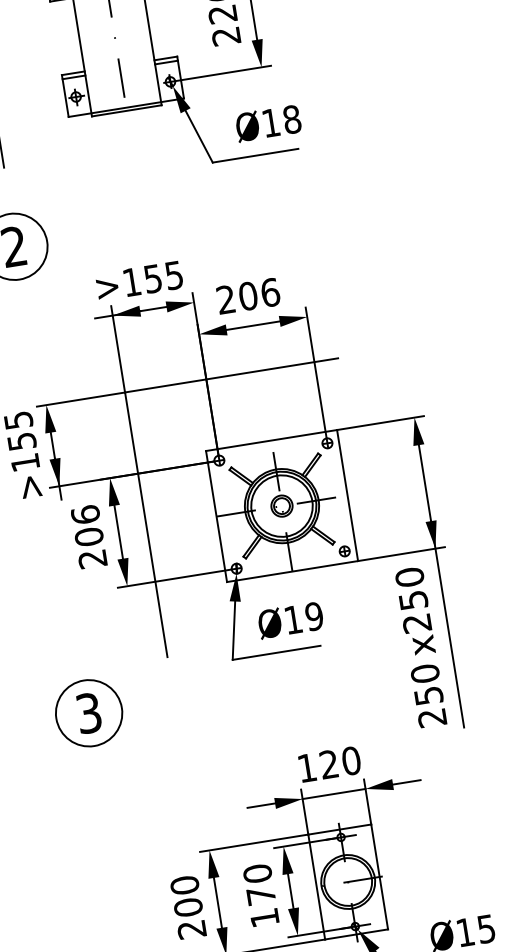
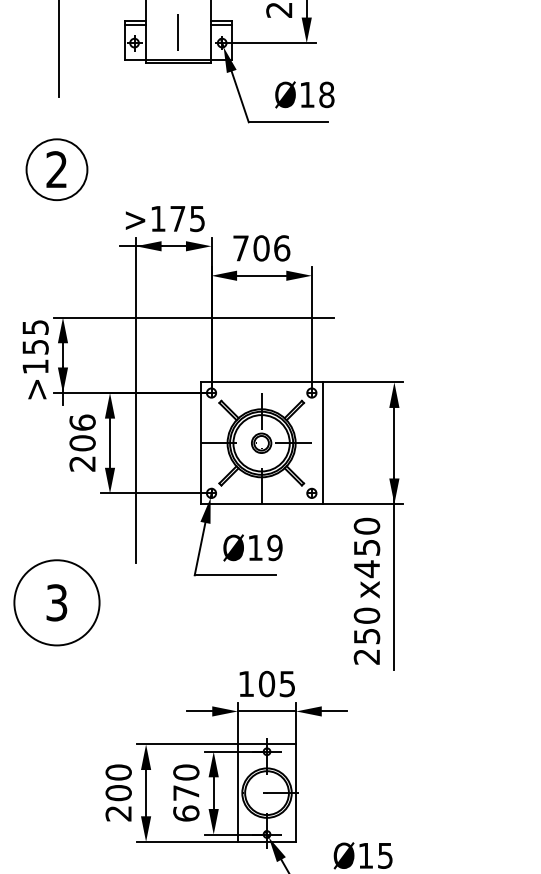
text: (152, 279) -> (177, 219), >155 -> >175
text: (225, 299) -> (240, 248), 206 -> 706
text: (416, 623) -> (366, 569), x250 -> x450
circle: (88, 712) -> (56, 602), size x1.4
text: (340, 762) -> (277, 683), 120 -> 105
text: (264, 917) -> (186, 813), 170 -> 670

